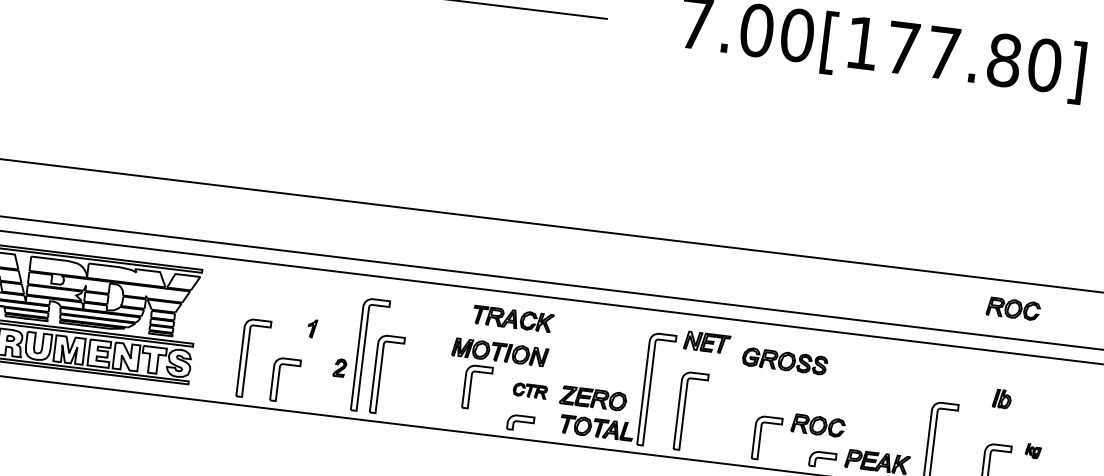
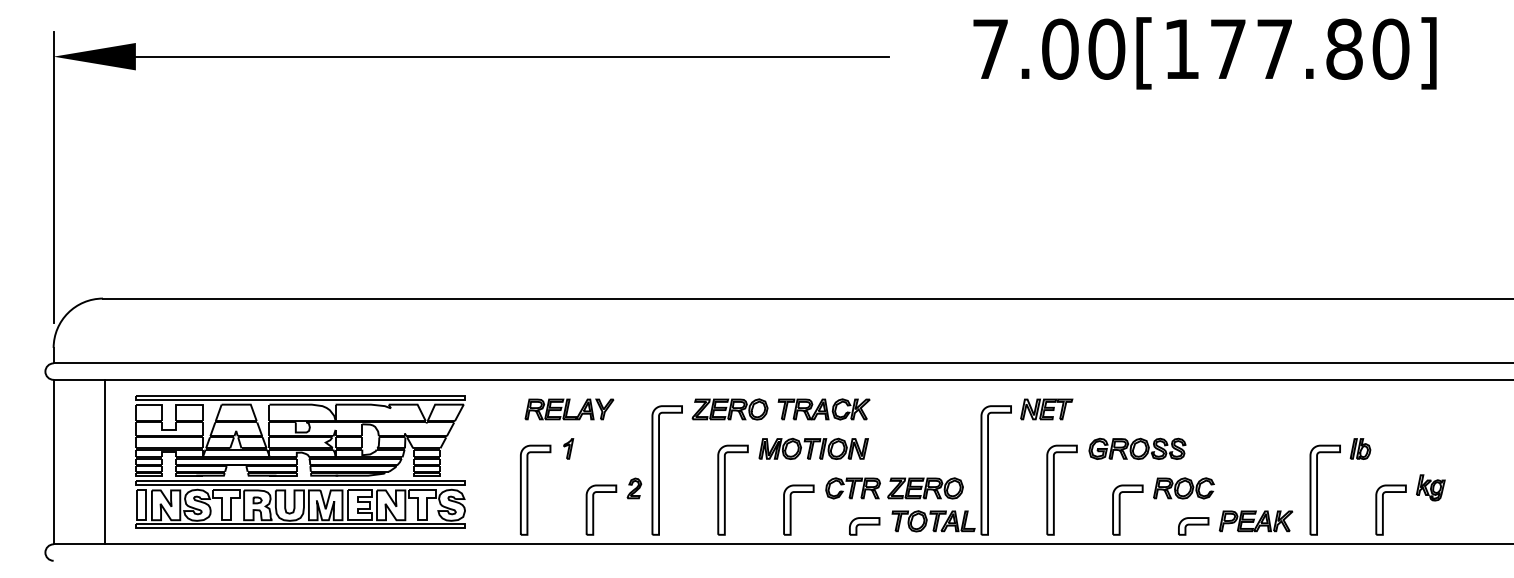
part: (291, 292) -> (569, 409), added
part: (1013, 308) -> (1388, 329), removed
part: (431, 309) -> (729, 409), added
part: (312, 328) -> (568, 448), moved
part: (785, 360) -> (1137, 448), moved
part: (380, 373) -> (725, 489), moved
part: (279, 379) -> (594, 509), moved
part: (471, 386) -> (791, 509), moved
part: (529, 390) -> (852, 488), size x1.43
part: (1002, 398) -> (1360, 448), moved
part: (684, 410) -> (1054, 489), moved
part: (520, 423) -> (864, 526), moved
part: (1032, 450) -> (1430, 487), size x1.67

